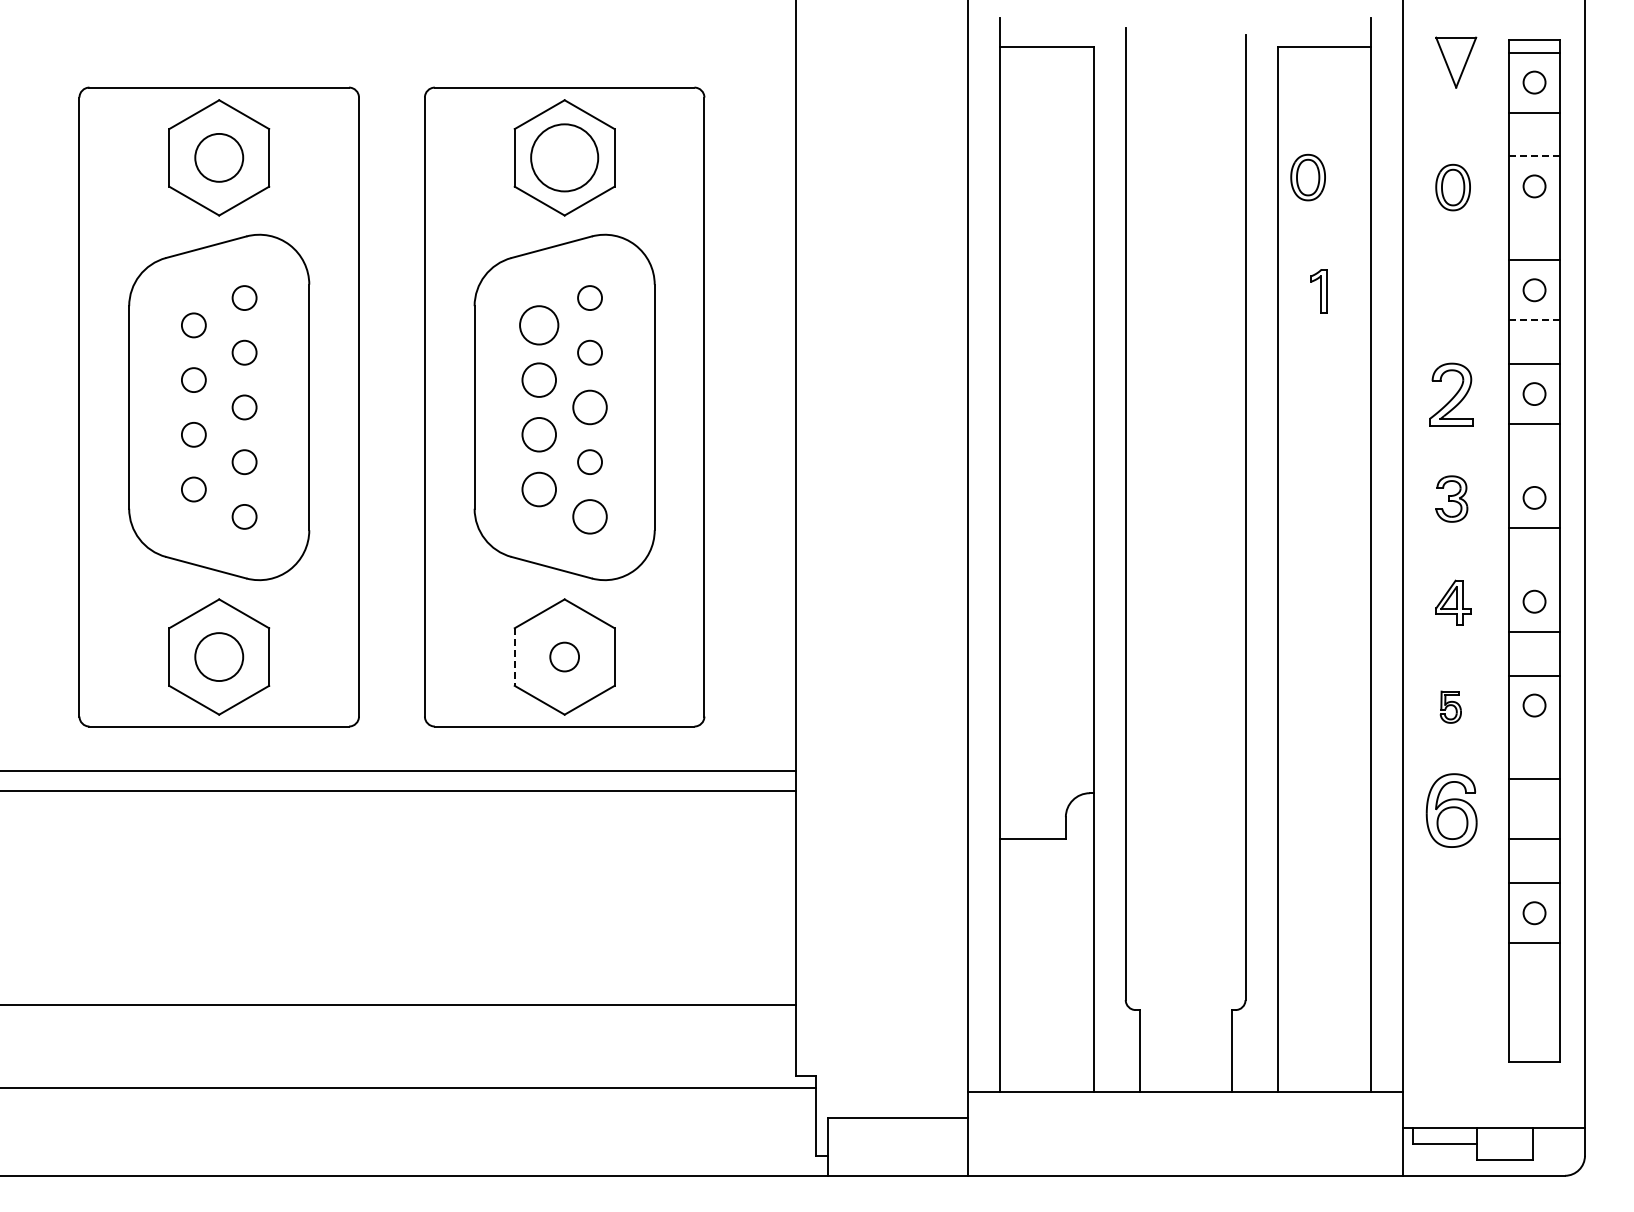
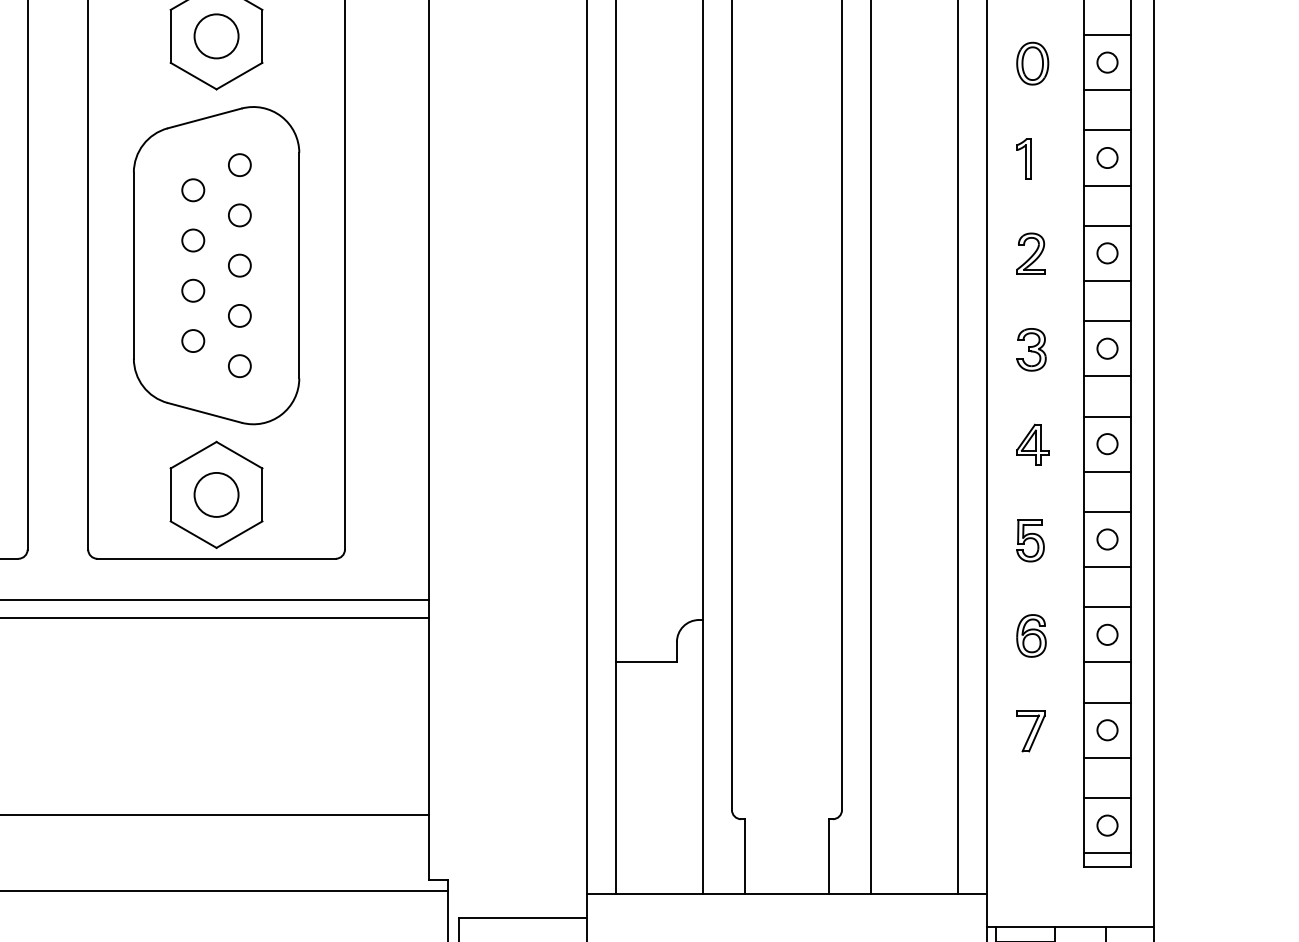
line: (1535, 156) -> (1108, 35), dashed -> solid
circle: (564, 157) -> (216, 36), size x0.71
part: (1307, 177) -> (898, 54), removed
line: (1534, 216) -> (1107, 90), added
part: (1318, 291) -> (1023, 159), moved
line: (1535, 320) -> (1108, 185), dashed -> solid
circle: (539, 325) -> (193, 190), size x0.62
circle: (539, 379) -> (193, 239), size x0.71
part: (1451, 394) -> (1031, 253), size x0.71
circle: (589, 407) -> (239, 265), size x0.71
circle: (539, 434) -> (193, 290), size x0.71
line: (1534, 467) -> (1107, 320), added
circle: (539, 489) -> (193, 341), size x0.71
circle: (589, 516) -> (239, 365), size x0.71
line: (1534, 571) -> (1107, 416), added
line: (514, 657) -> (170, 495), dashed -> solid
circle: (564, 657) -> (216, 495), size x1.67
part: (1450, 707) -> (1030, 541), size x1.43
line: (1534, 735) -> (1107, 566), added
circle: (1534, 809) -> (1107, 634), added
part: (1451, 810) -> (1031, 635), size x0.62
part: (1451, 914) -> (1031, 731), added
line: (1534, 987) -> (1107, 798), added
circle: (1534, 1016) -> (1107, 825), added
line: (1534, 1047) -> (1107, 853), added

